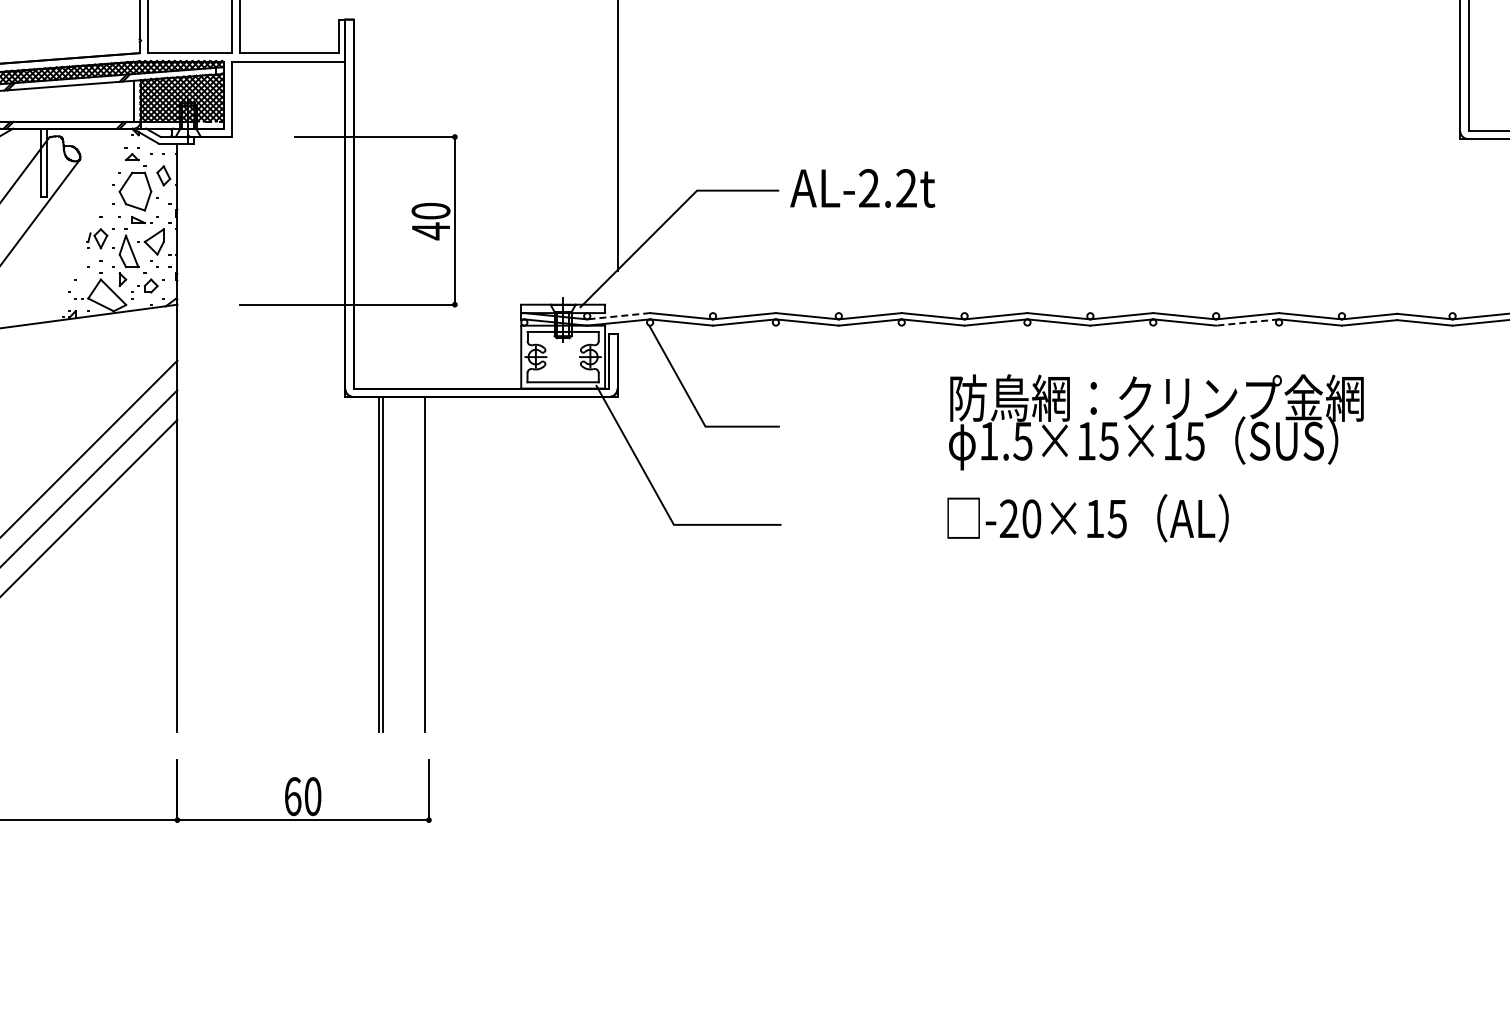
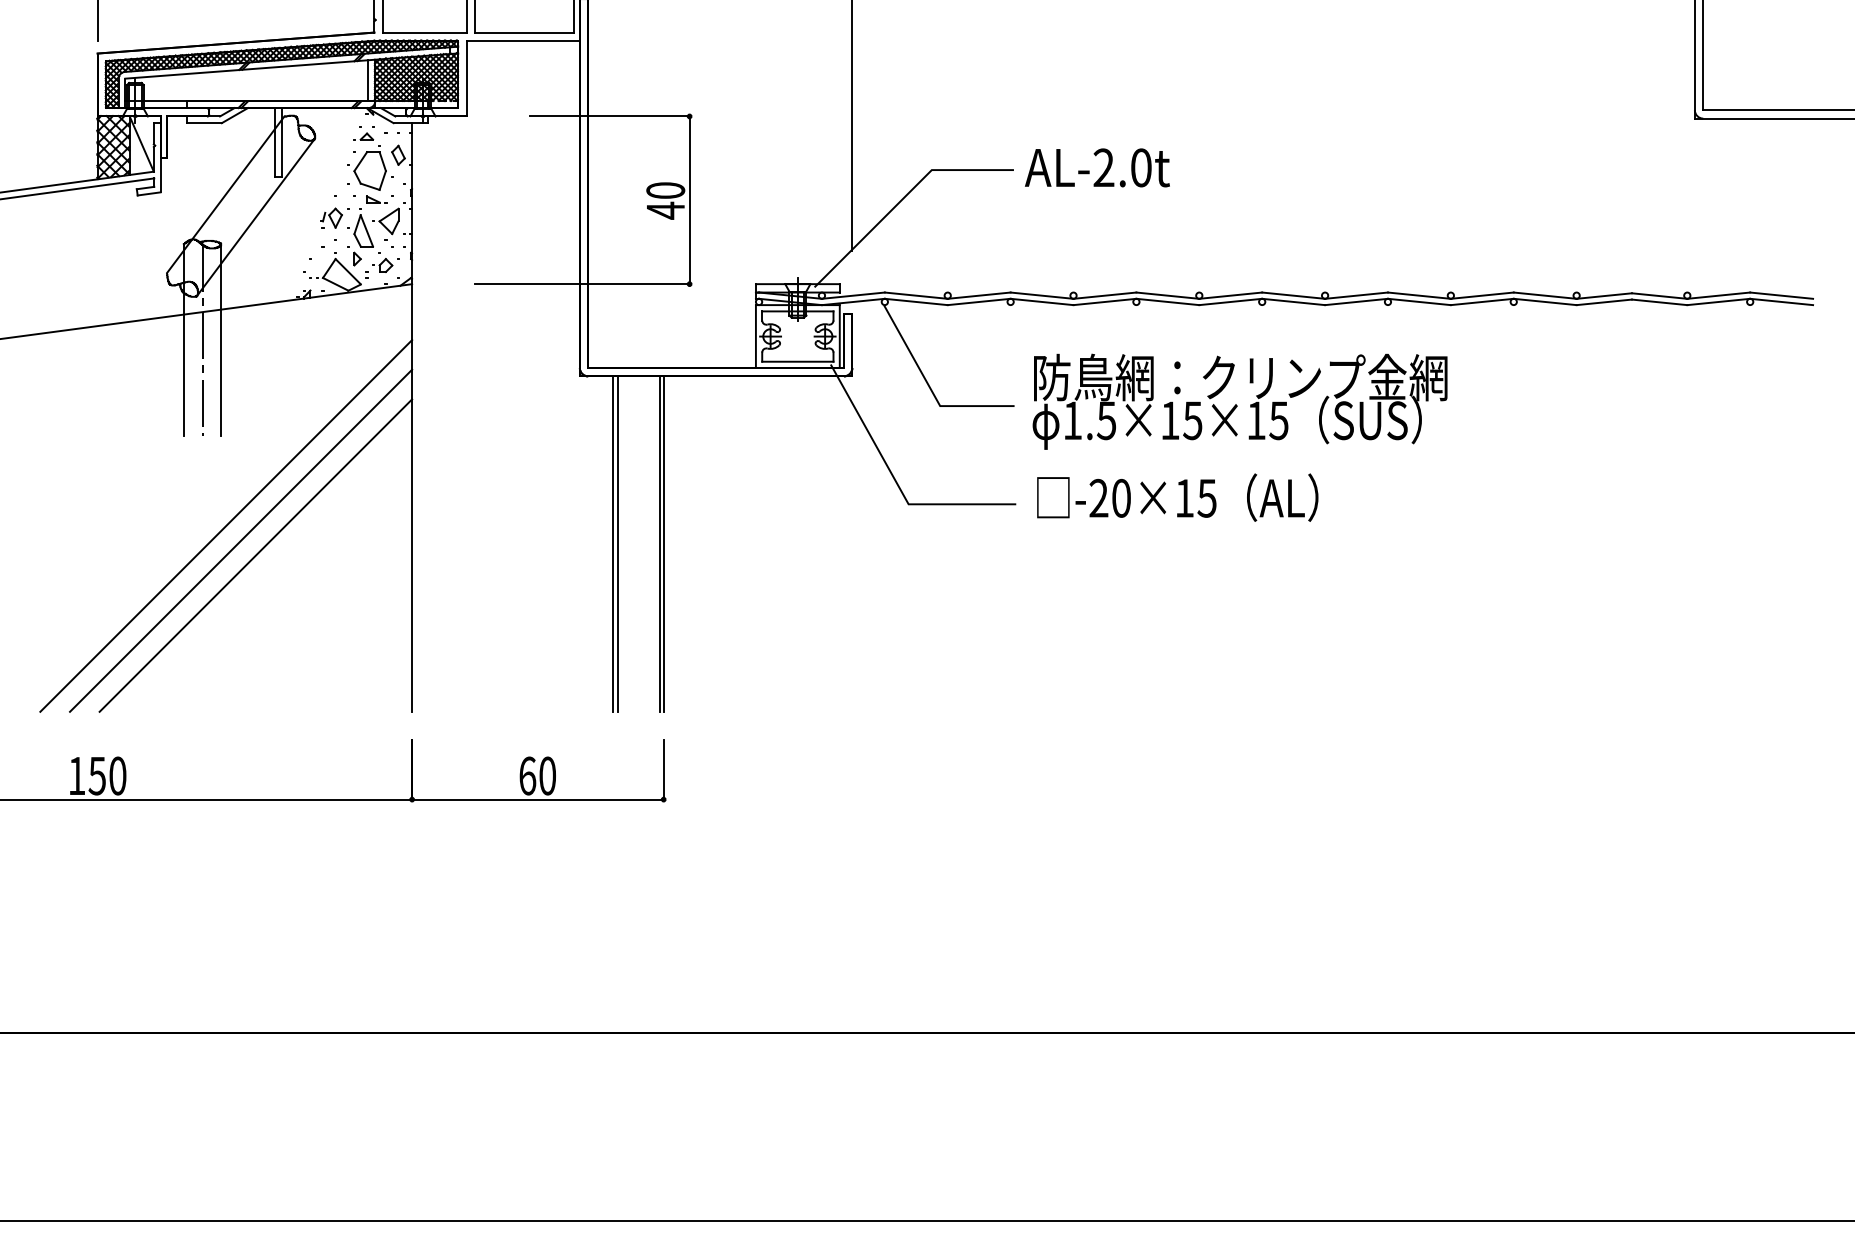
text: (906, 188) -> (1141, 167), AL-2.2t -> AL-2.0t
line: (618, 316) -> (853, 295), dashed -> solid
line: (1247, 322) -> (1482, 301), dashed -> solid
text: (1155, 422) -> (1239, 401), moved
text: (1087, 518) -> (1177, 497), moved
line: (428, 564) -> (663, 543), added

